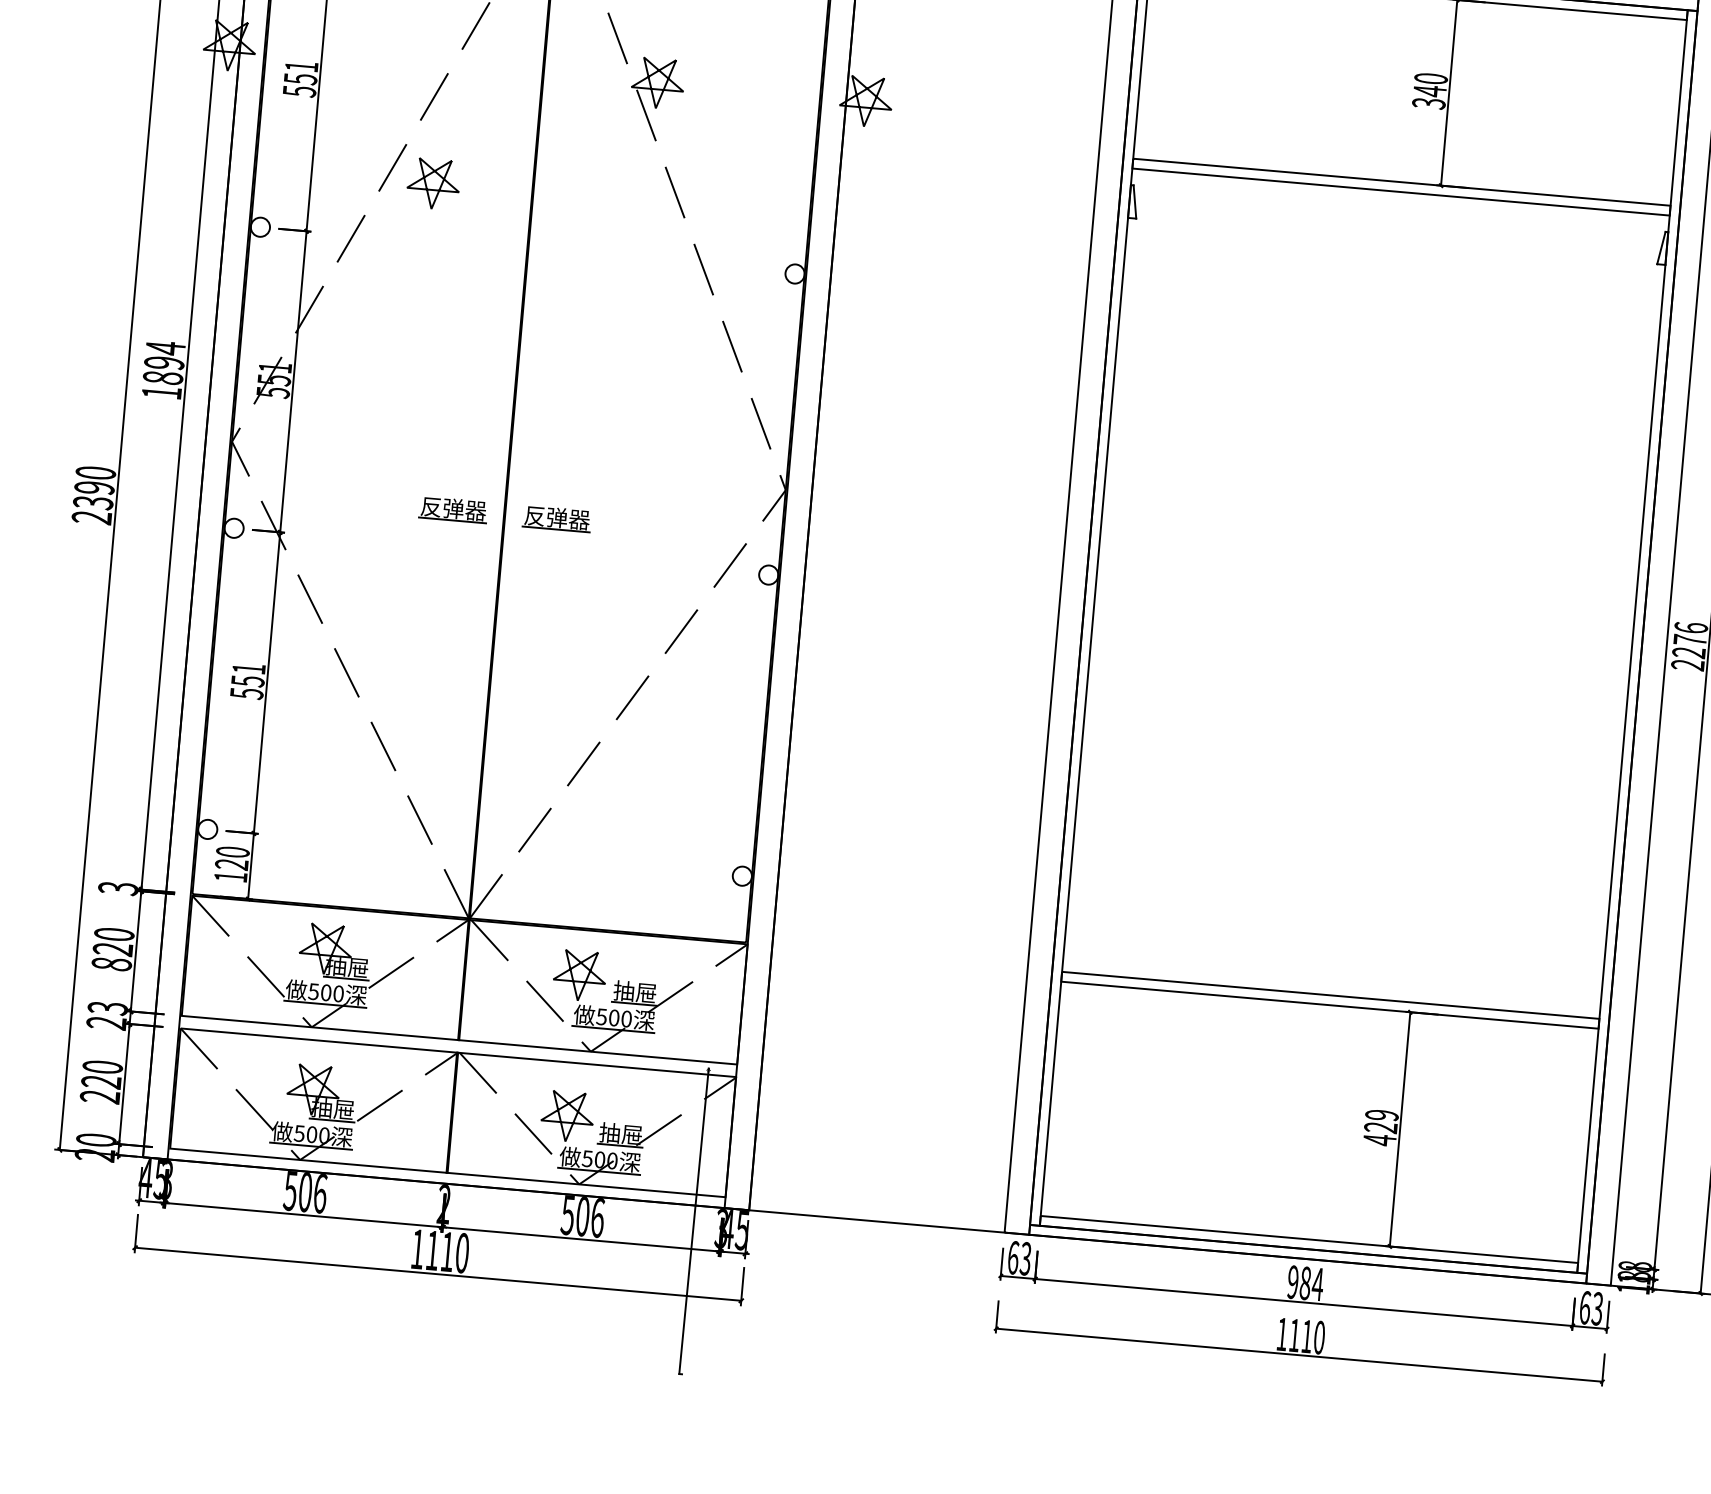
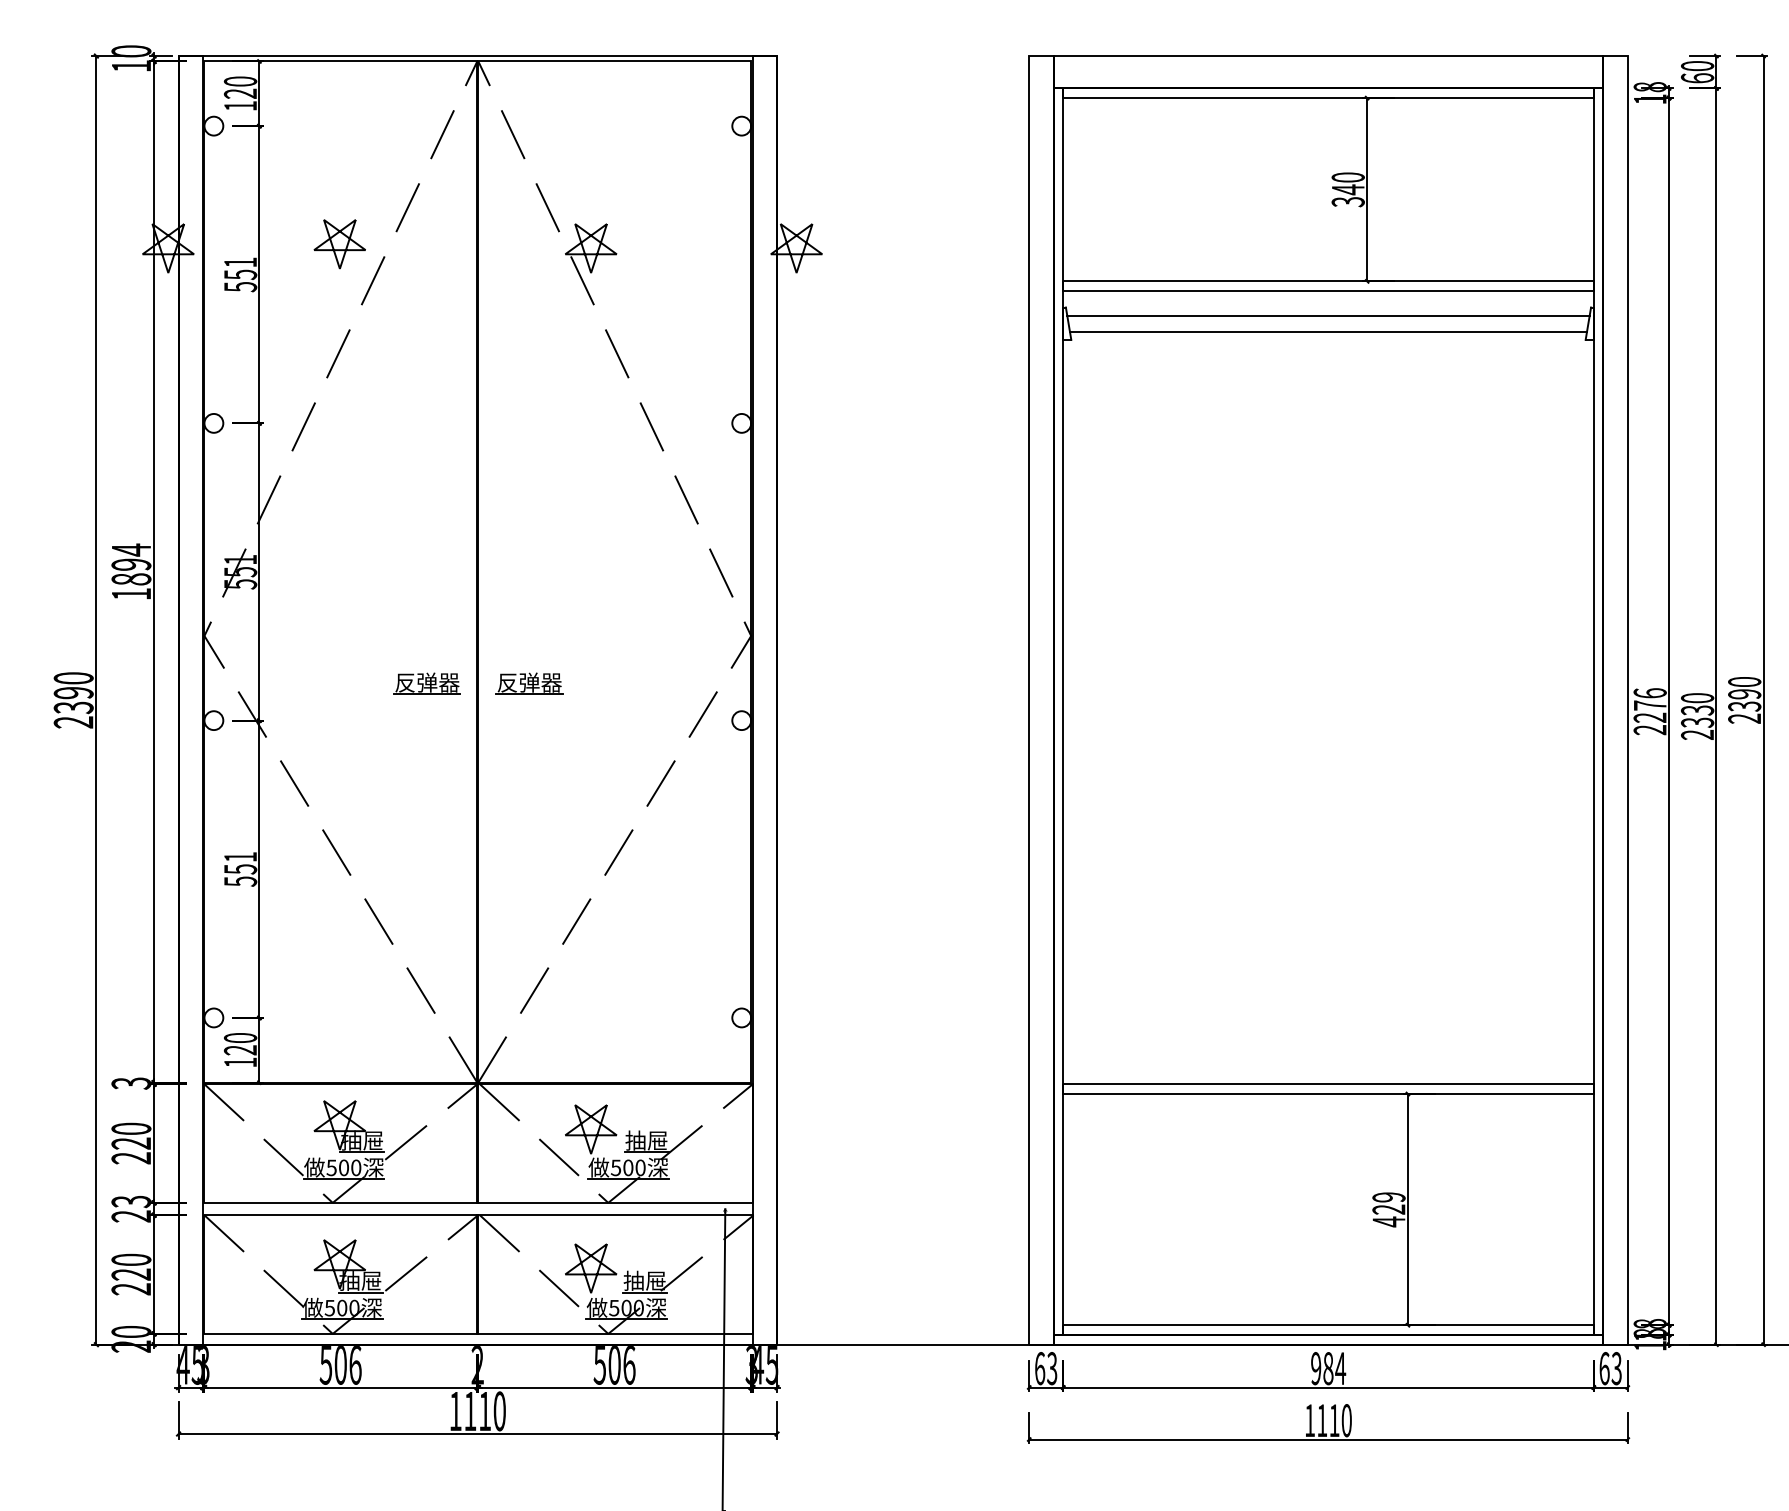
part: (433, 184) -> (339, 244), moved
line: (1398, 216) -> (1328, 315), added
line: (1397, 232) -> (1328, 331), added
text: (111, 964) -> (131, 1158), 820 -> 220

